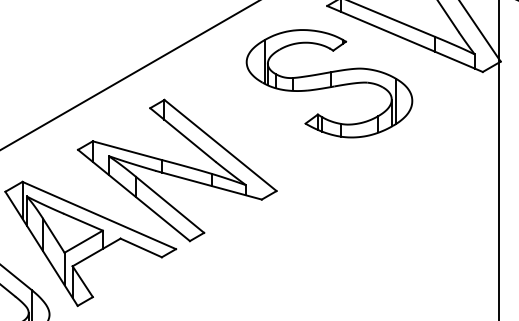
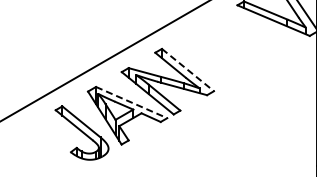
part: (329, 83) -> (238, 41), removed
line: (219, 146) -> (187, 70), solid -> dashed
line: (98, 215) -> (131, 102), solid -> dashed

